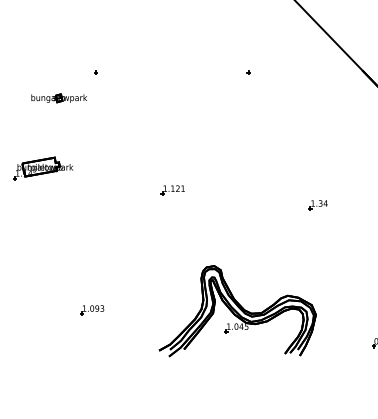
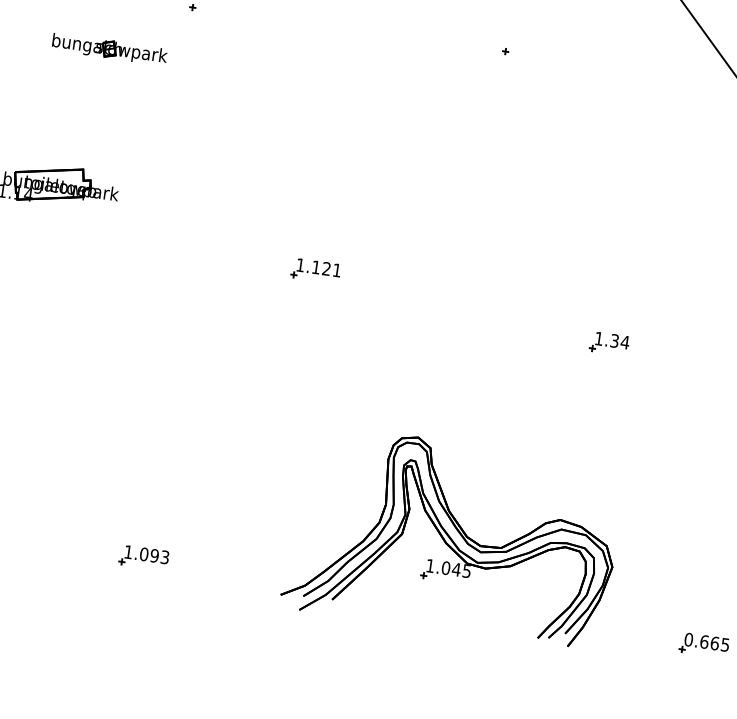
part: (92, 310) -> (144, 558), moved
part: (237, 311) -> (452, 537), moved

